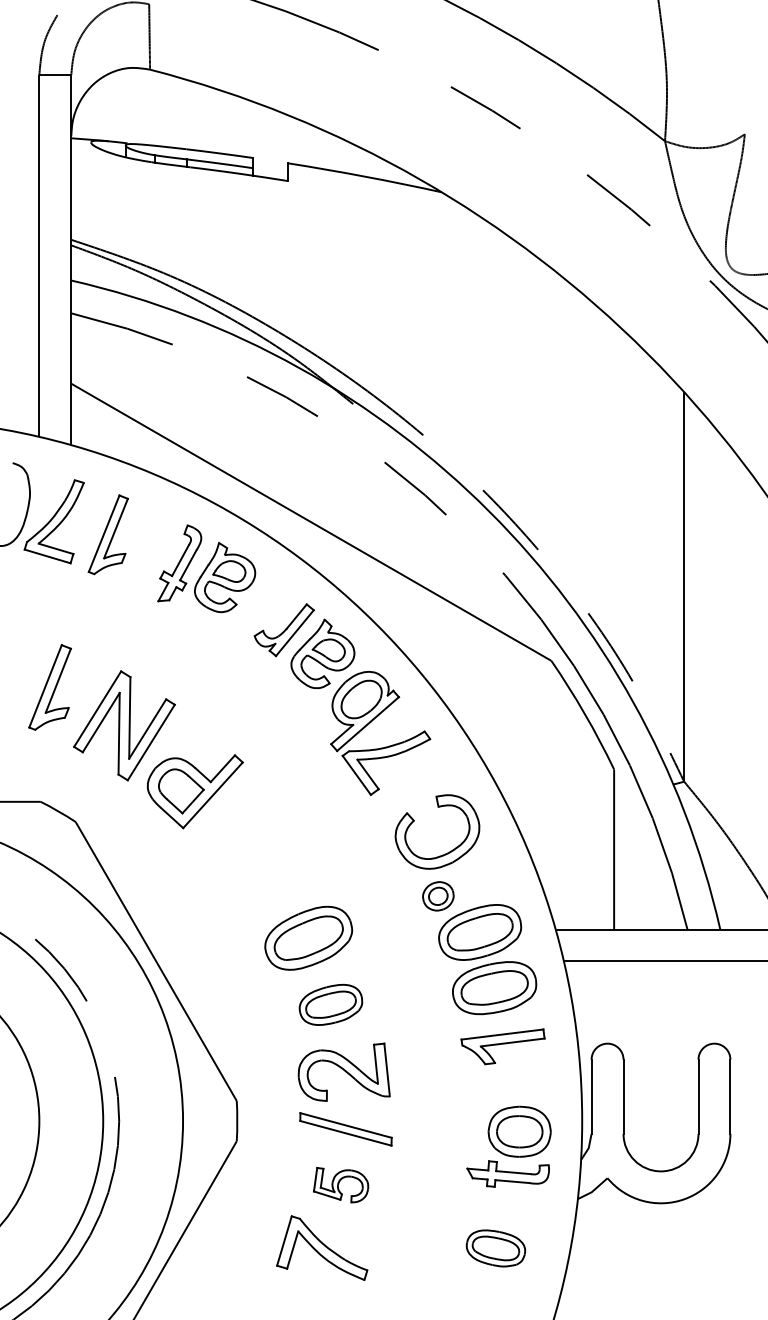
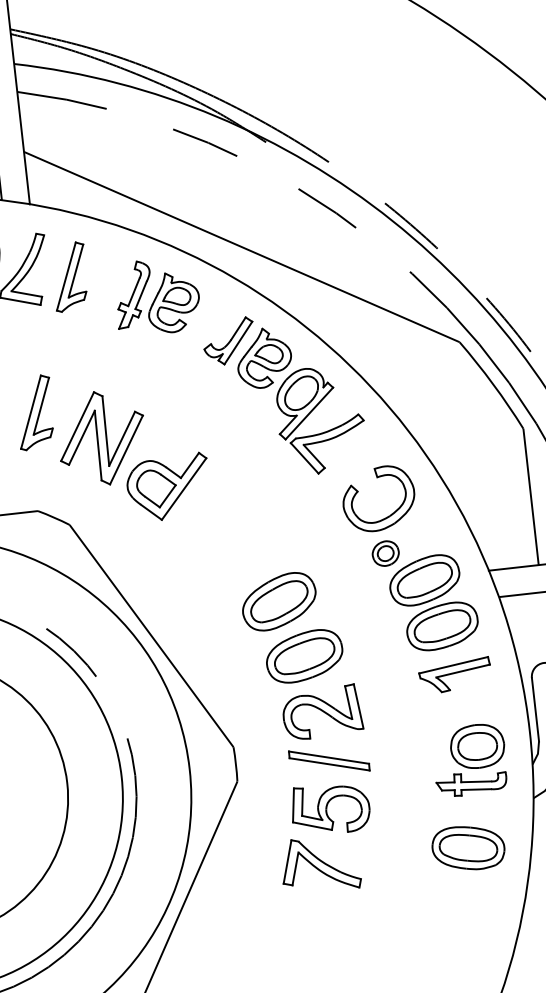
part: (330, 1004) -> (304, 656), size x1.43
part: (340, 1184) -> (329, 808), size x1.67
part: (495, 1248) -> (468, 848), size x1.43

